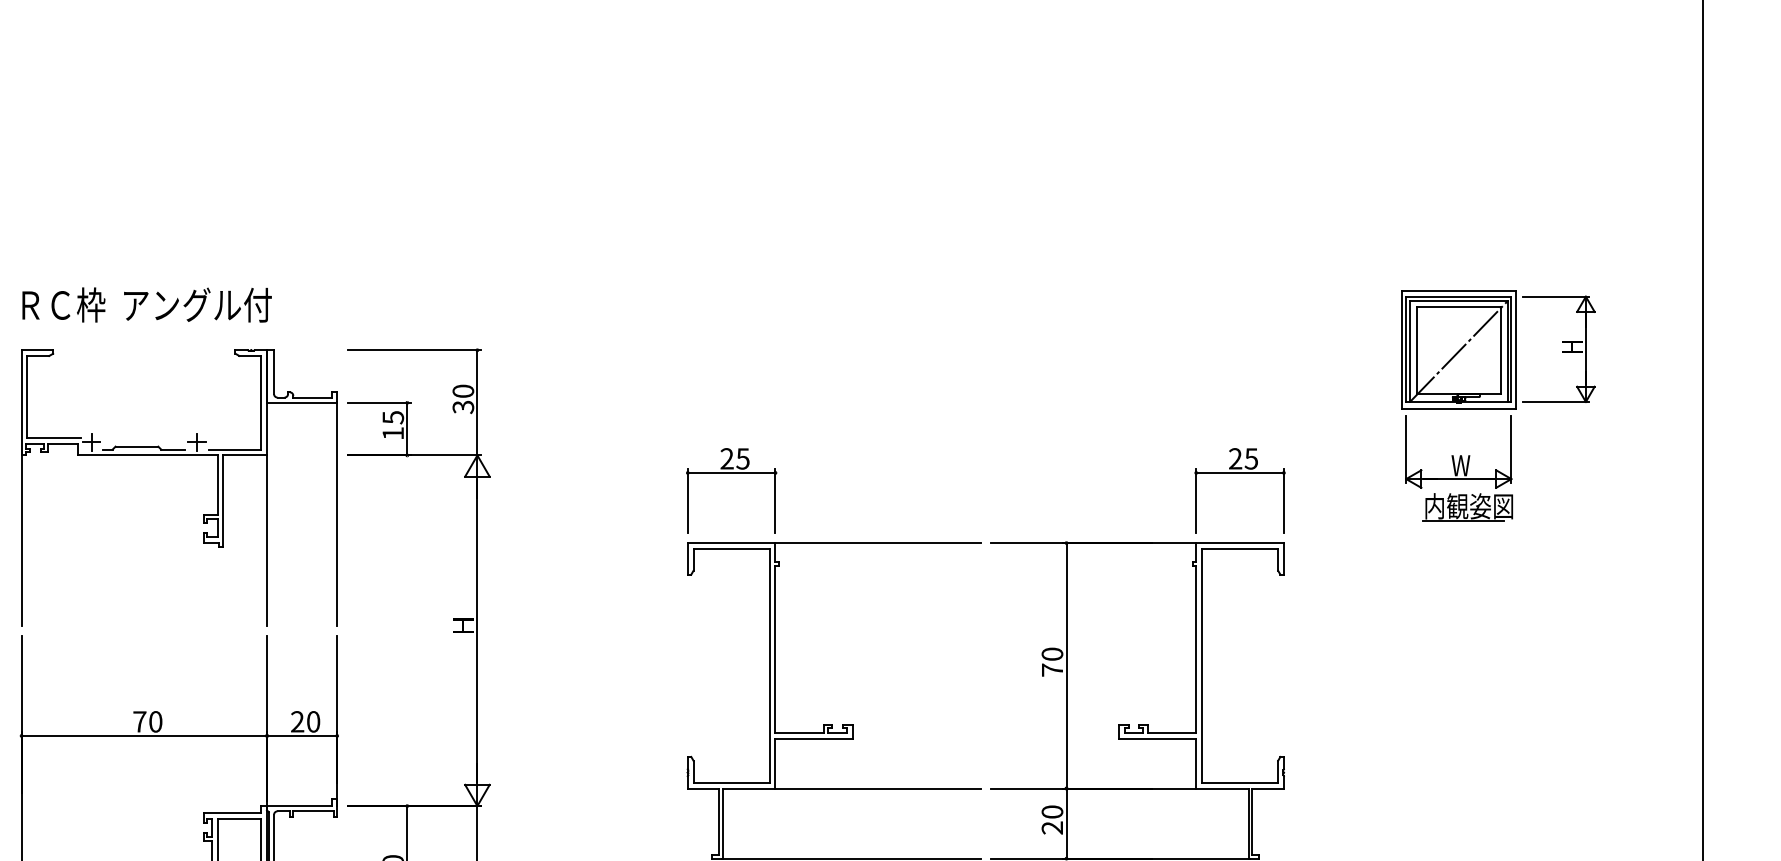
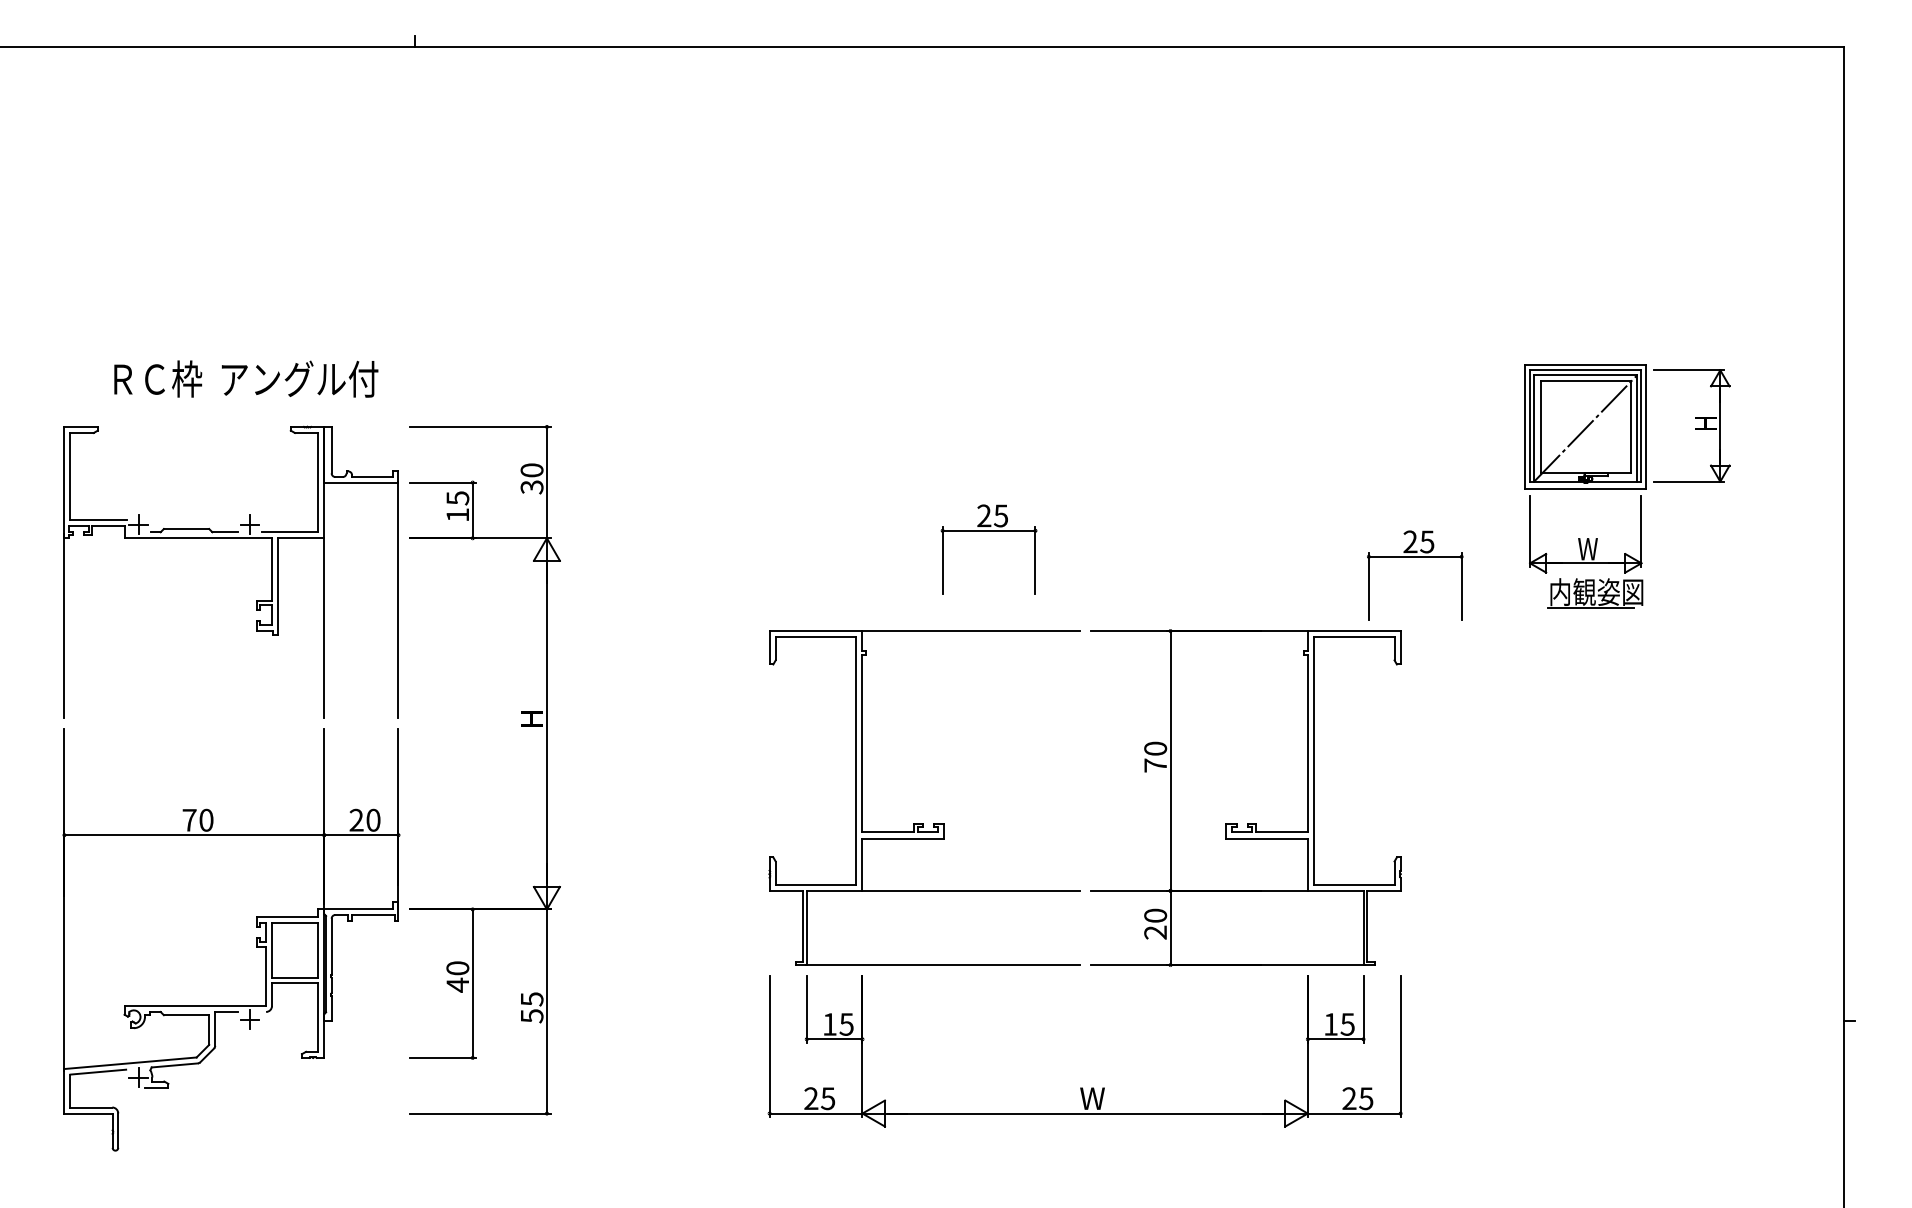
text: (147, 304) -> (246, 378), moved
part: (731, 473) -> (988, 531), moved
part: (1240, 473) -> (1415, 557), moved

